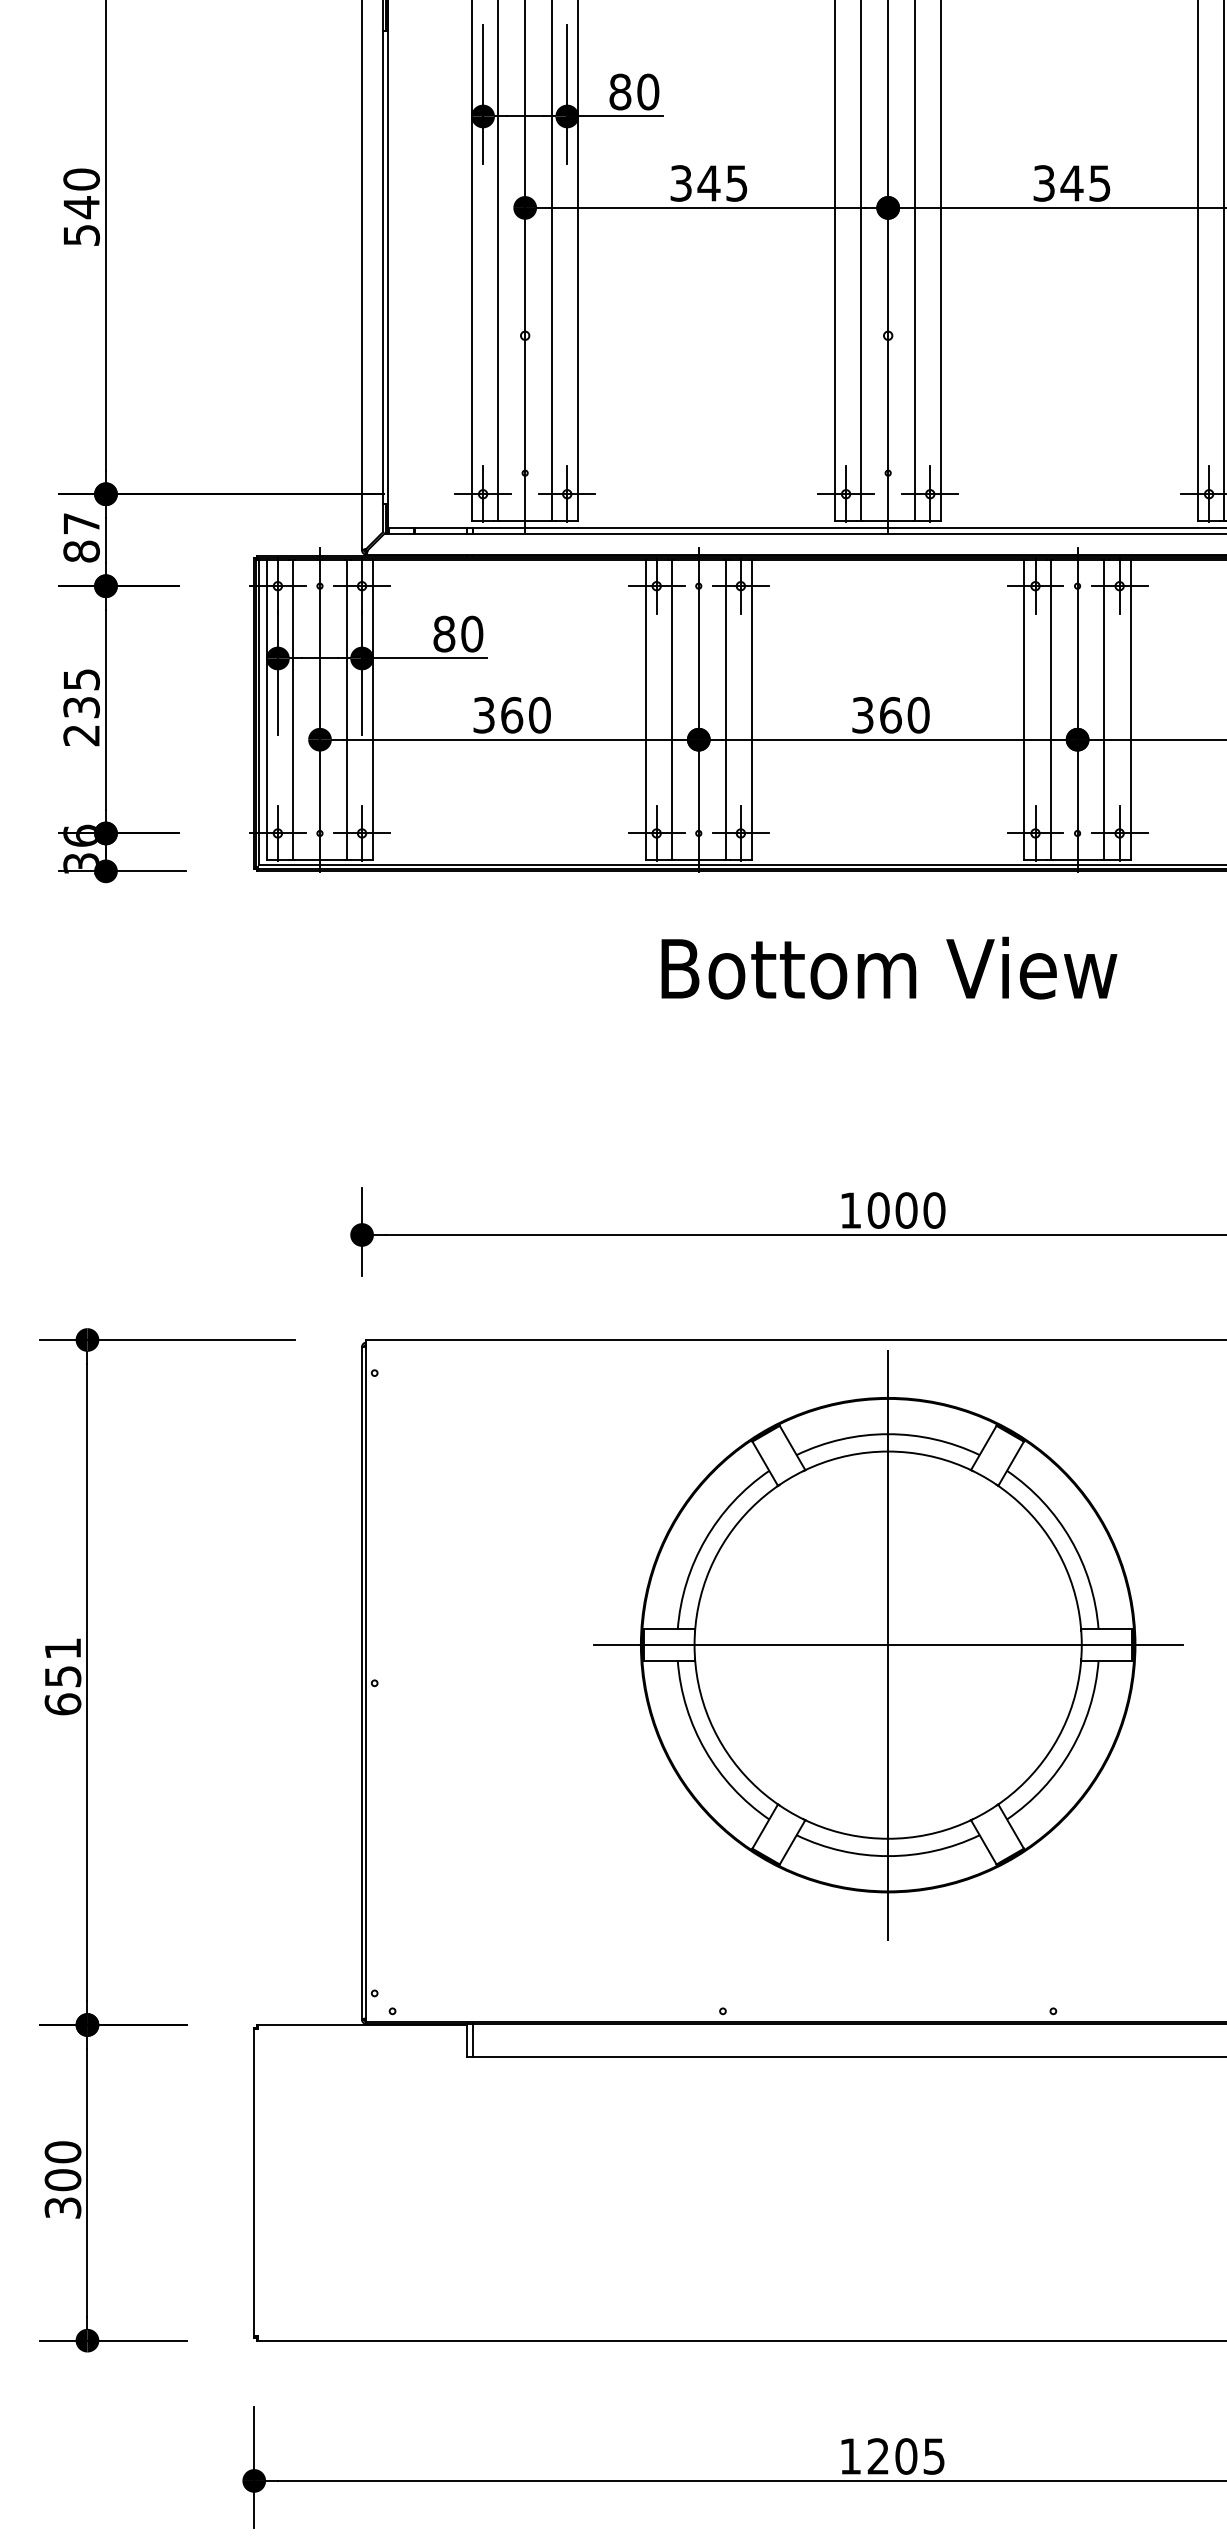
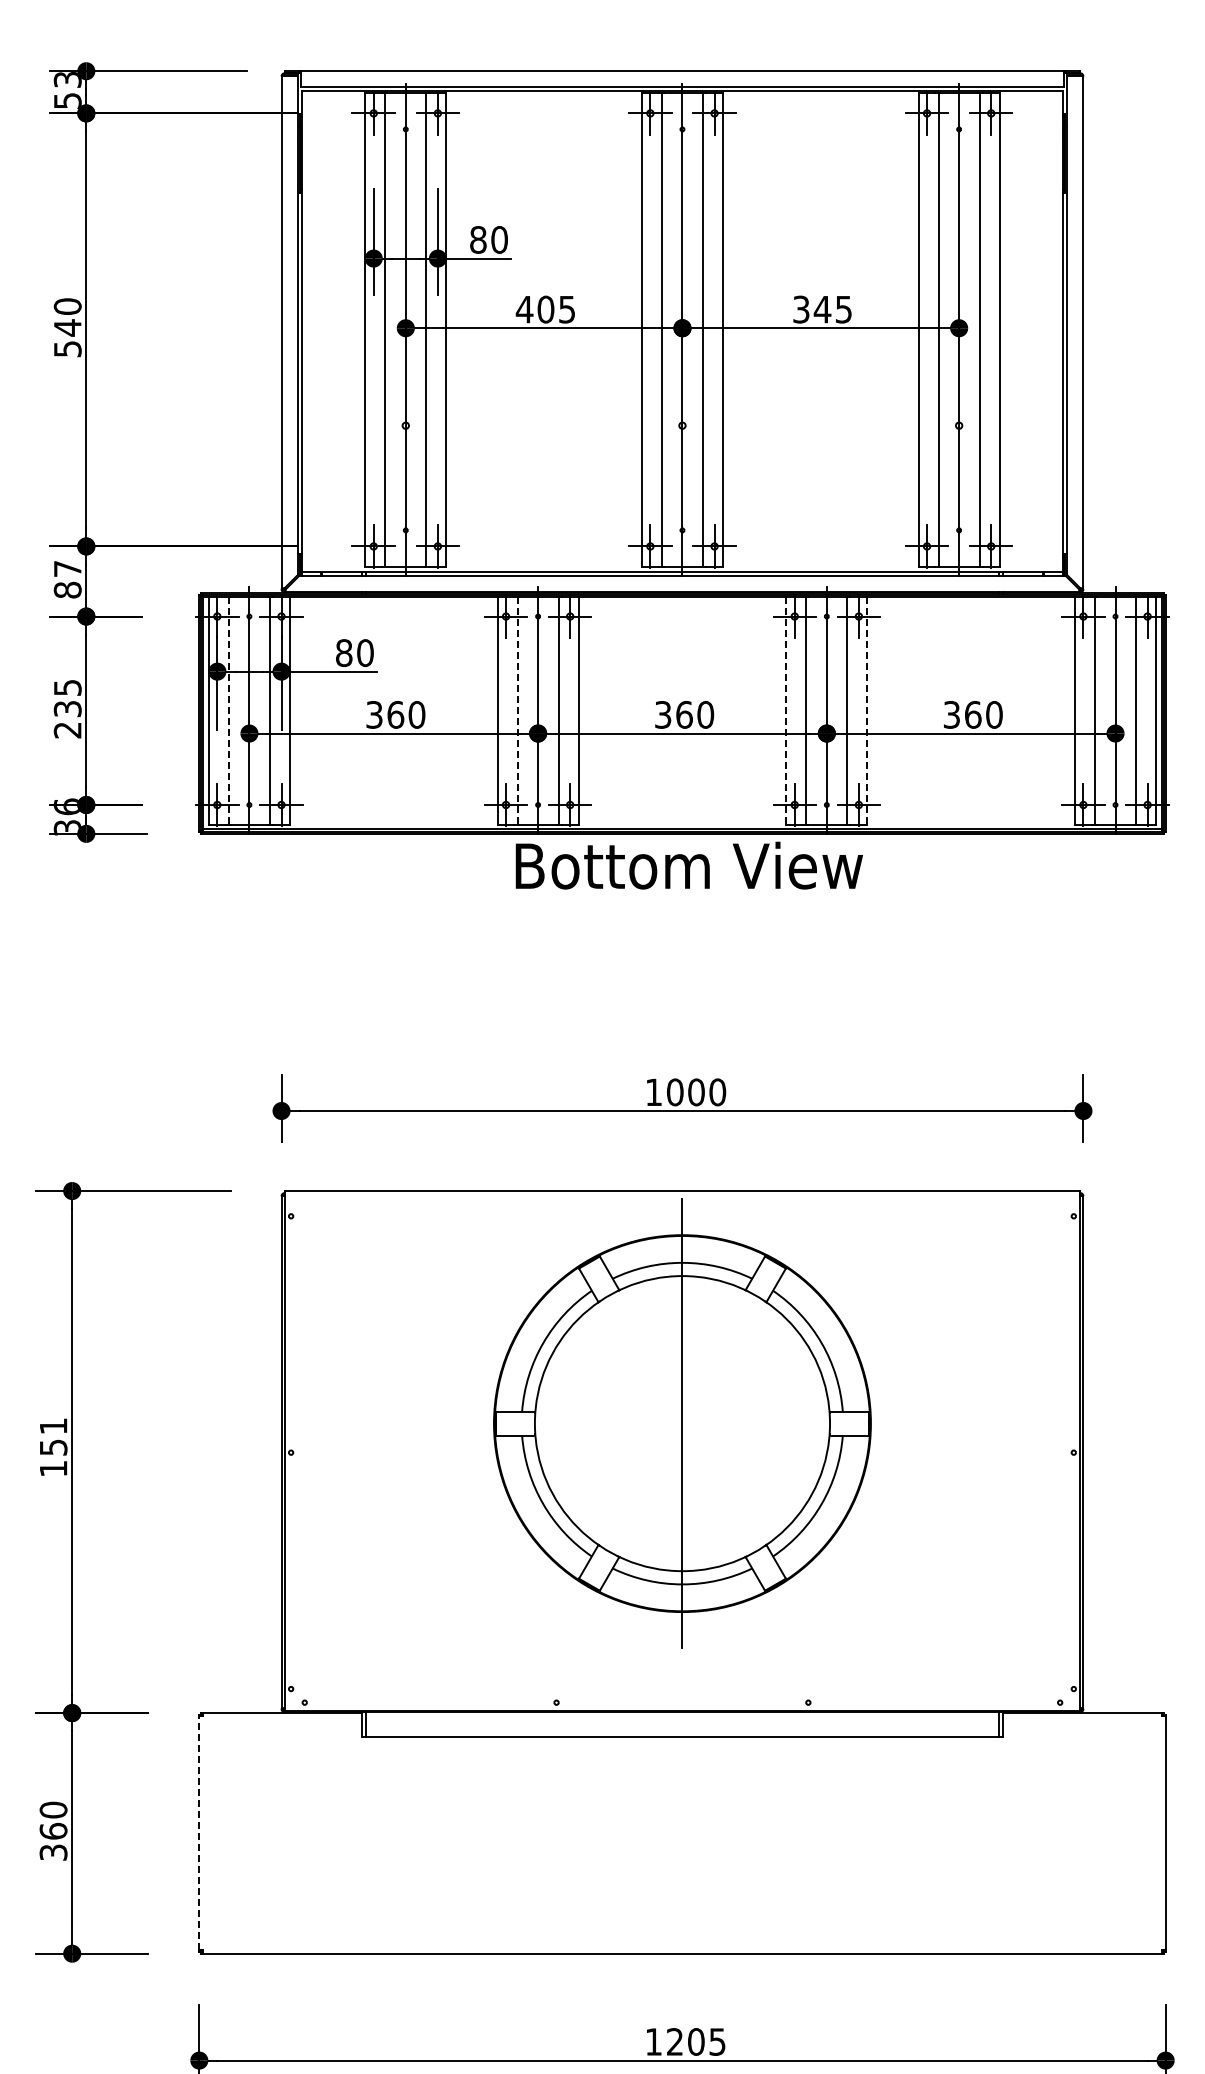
text: (694, 183) -> (534, 309), 345 -> 405
line: (292, 710) -> (228, 711), solid -> dashed
line: (671, 710) -> (517, 711), solid -> dashed
line: (1024, 710) -> (786, 711), solid -> dashed
line: (1130, 710) -> (867, 711), solid -> dashed
text: (888, 967) -> (688, 865), moved
line: (888, 1644) -> (682, 1423), removed
text: (62, 1704) -> (53, 1468), 651 -> 151
text: (62, 2179) -> (53, 1830), 300 -> 360
line: (254, 2181) -> (199, 1832), solid -> dashed

